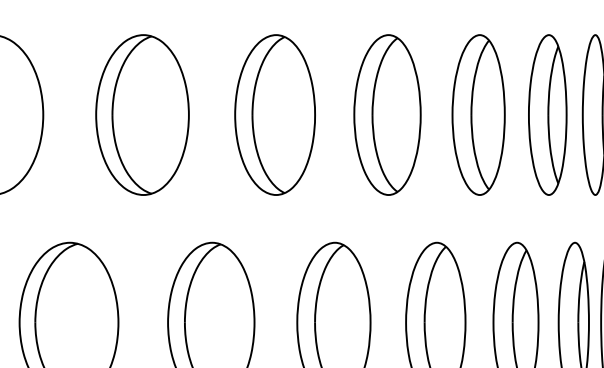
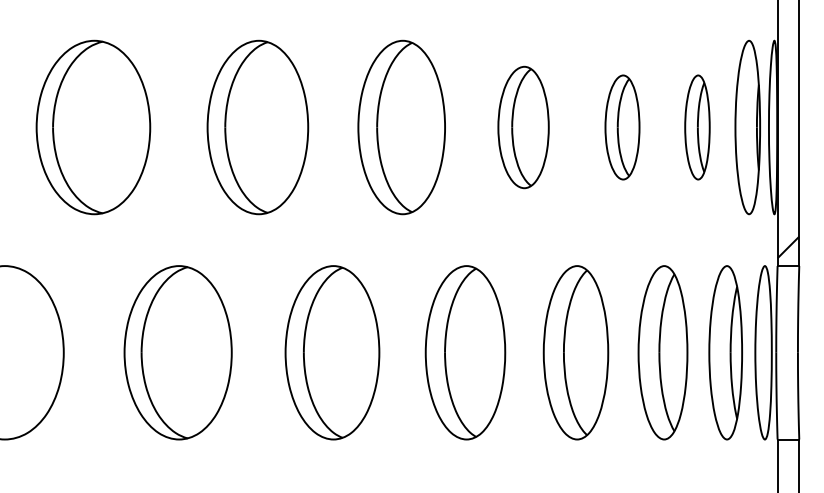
part: (387, 115) -> (523, 127), size x0.7
part: (478, 115) -> (622, 127), size x0.6
part: (547, 115) -> (697, 127), size x0.6

